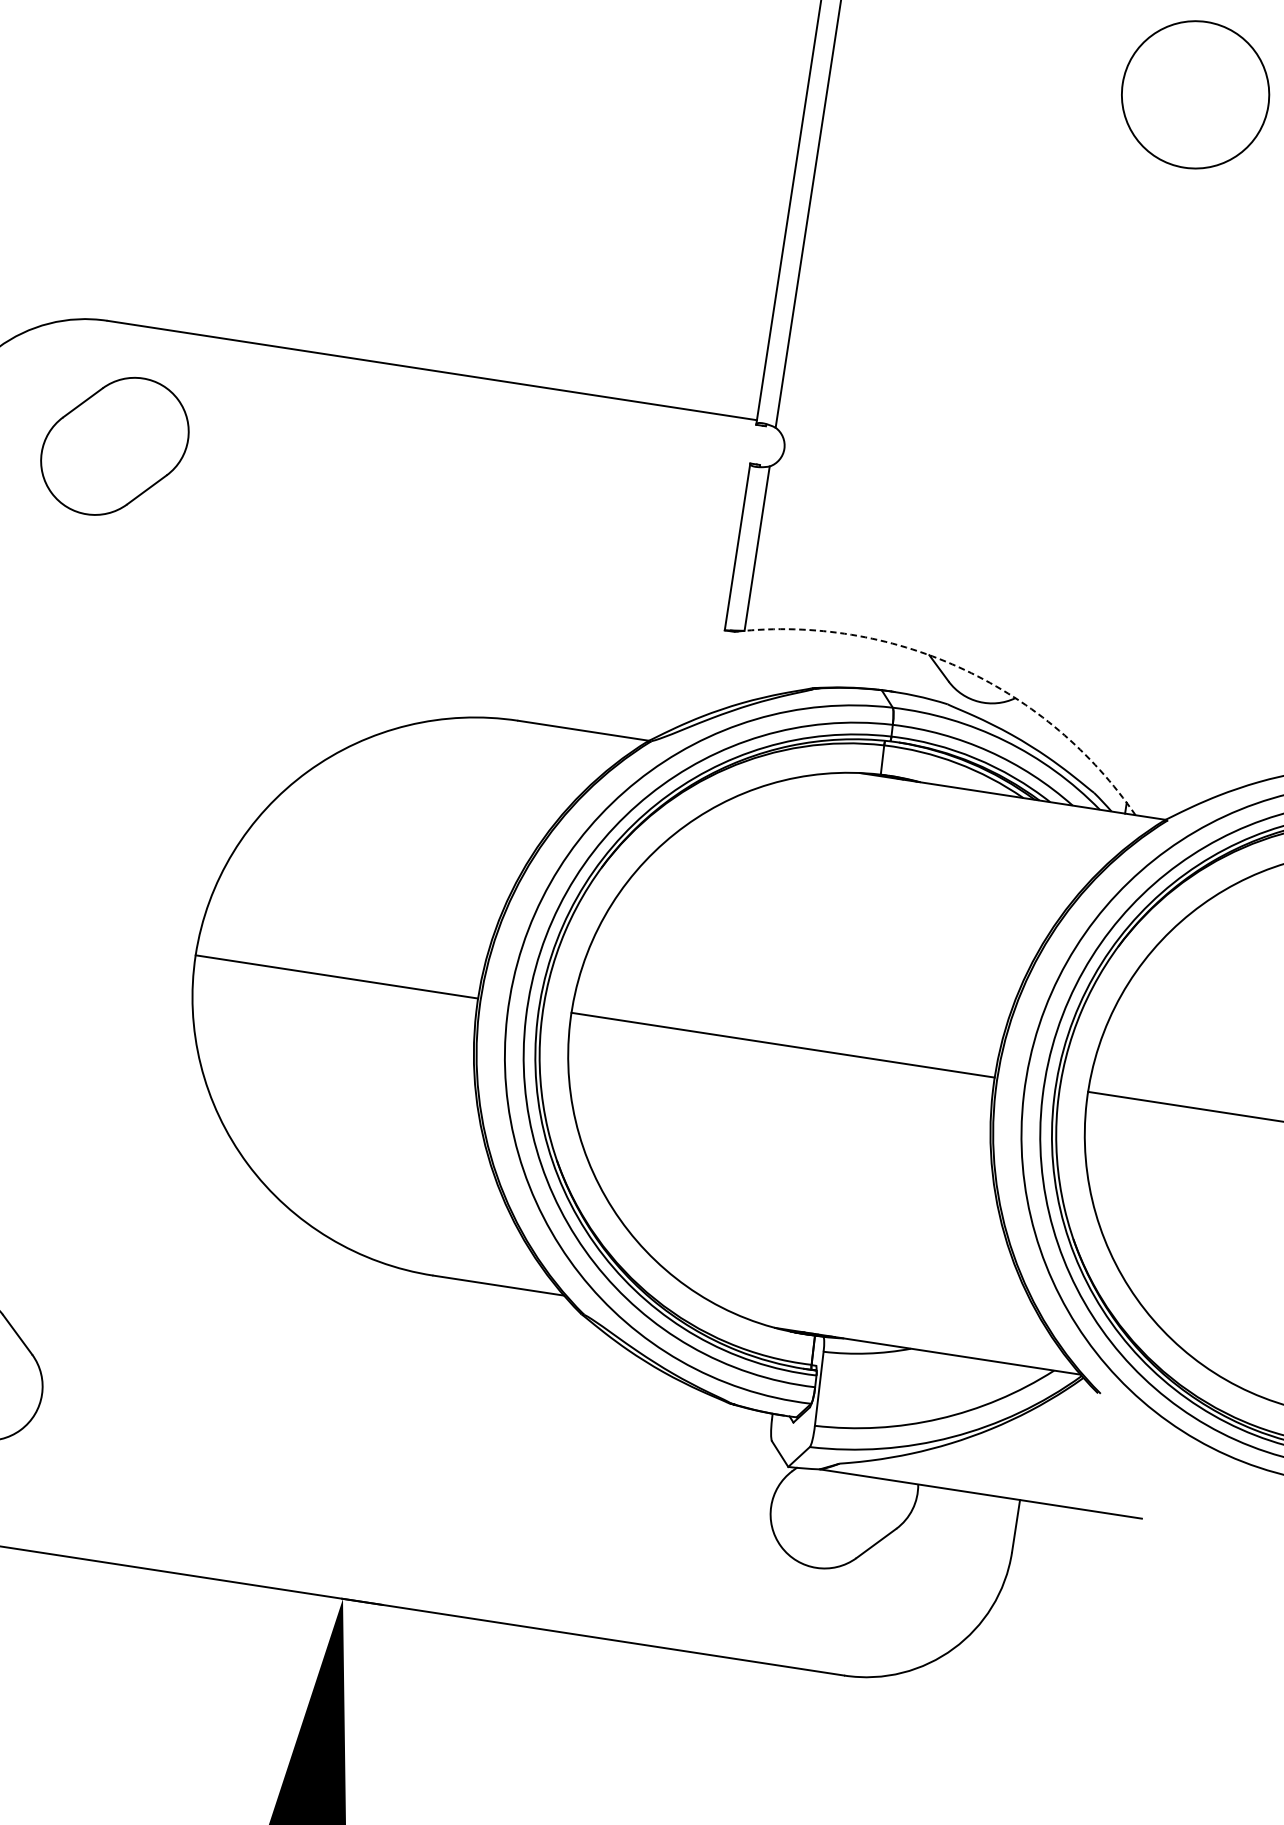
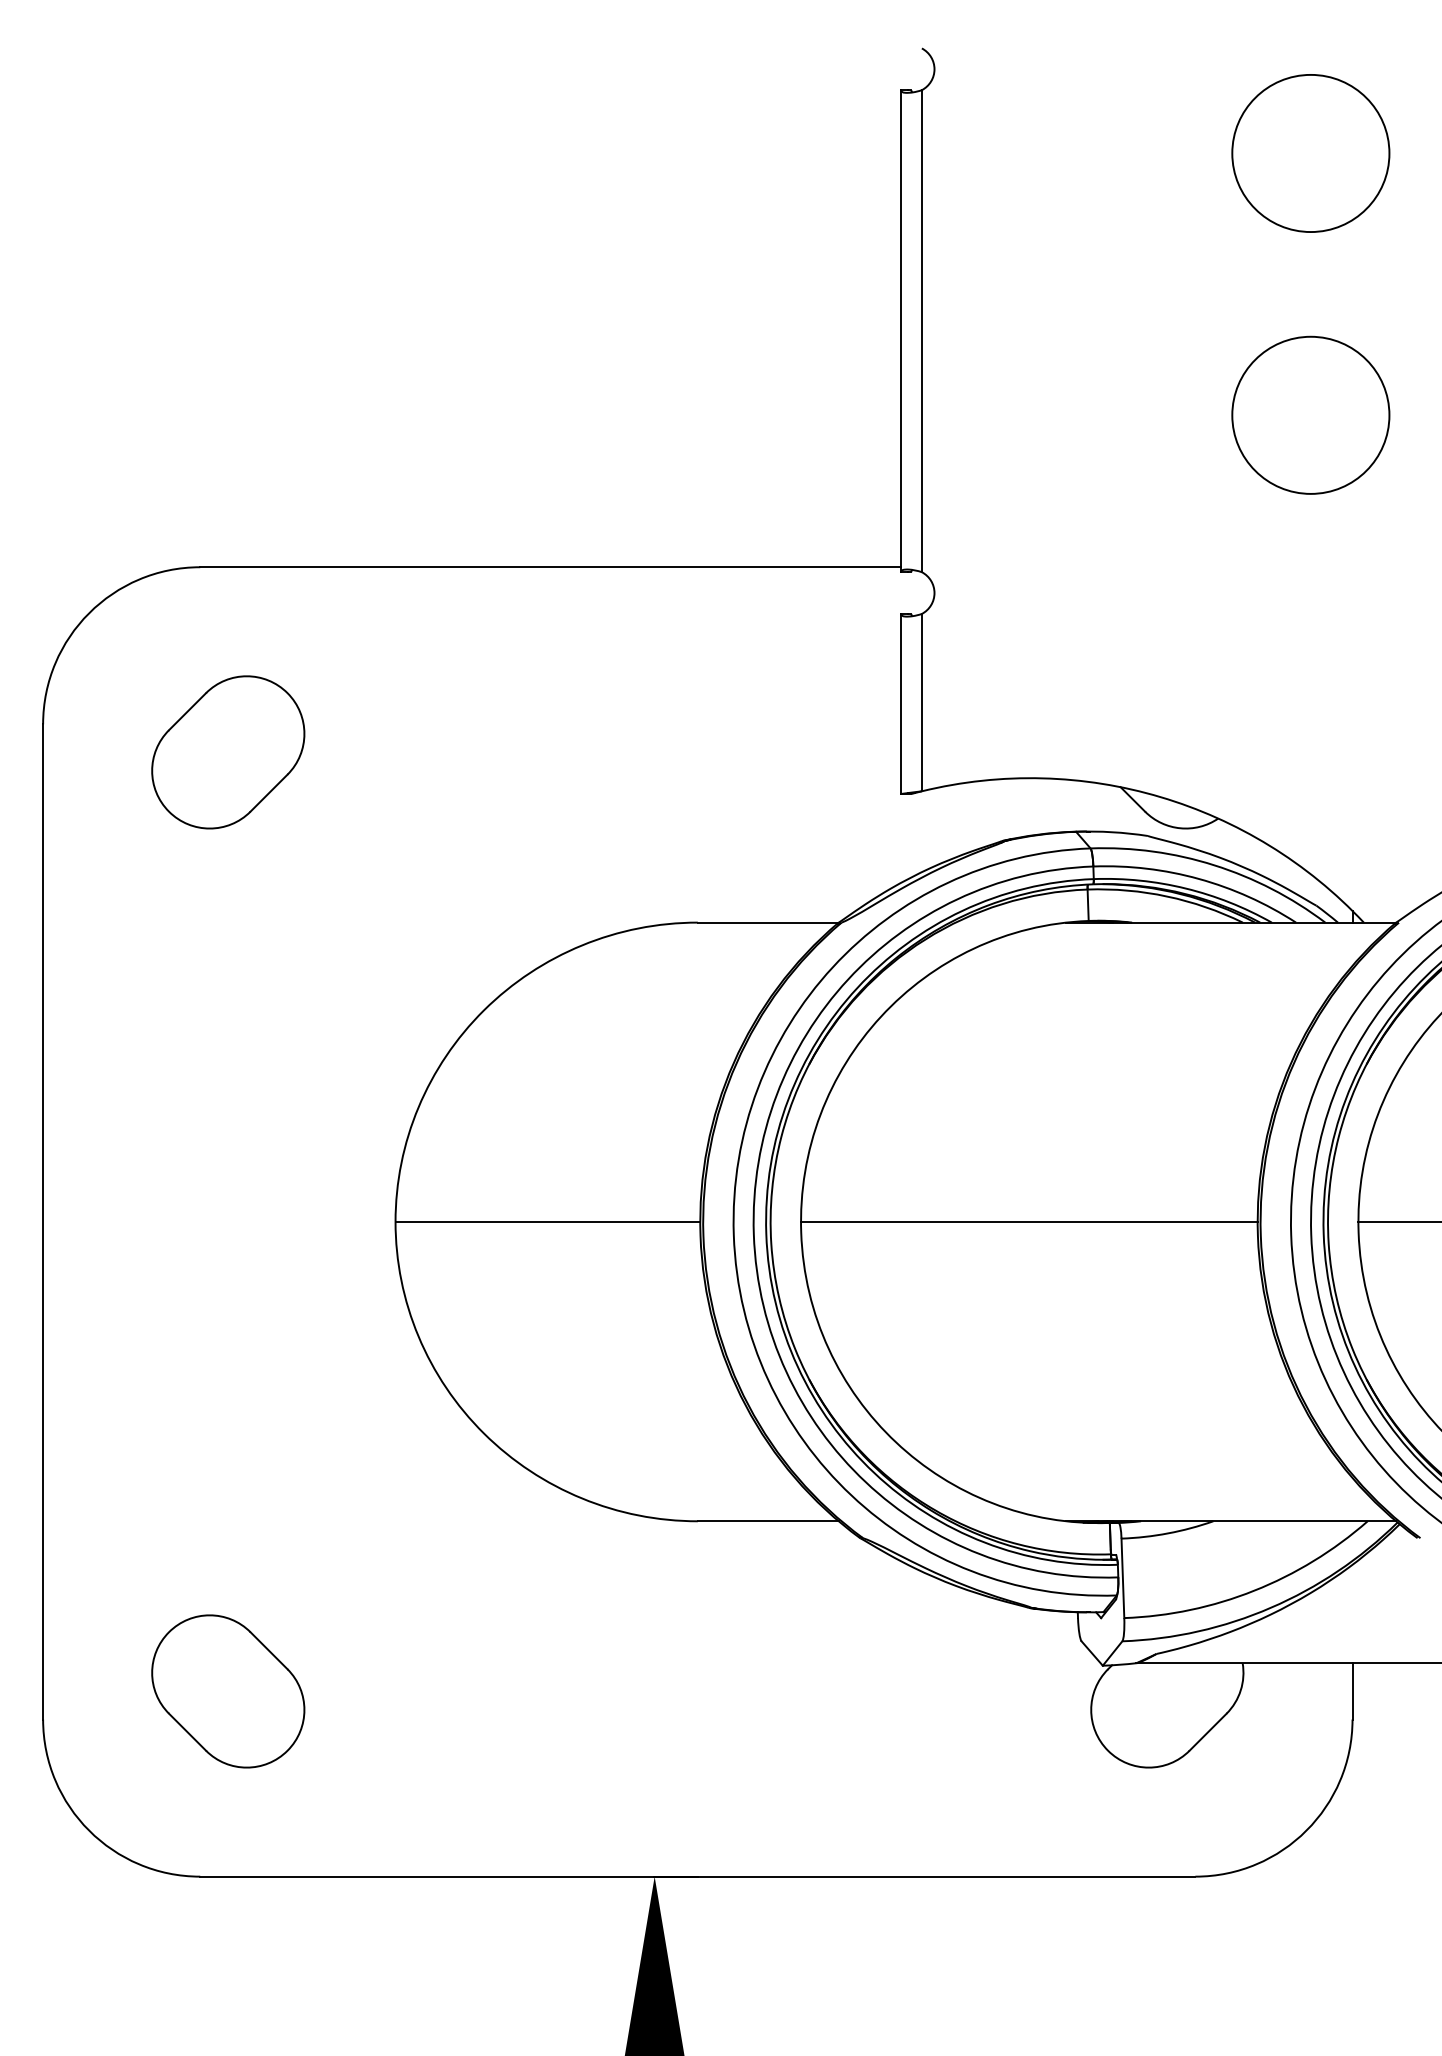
circle: (1158, 336) -> (1310, 414), added
part: (115, 446) -> (228, 752), moved
arc: (964, 670) -> (1160, 797), dashed -> solid

